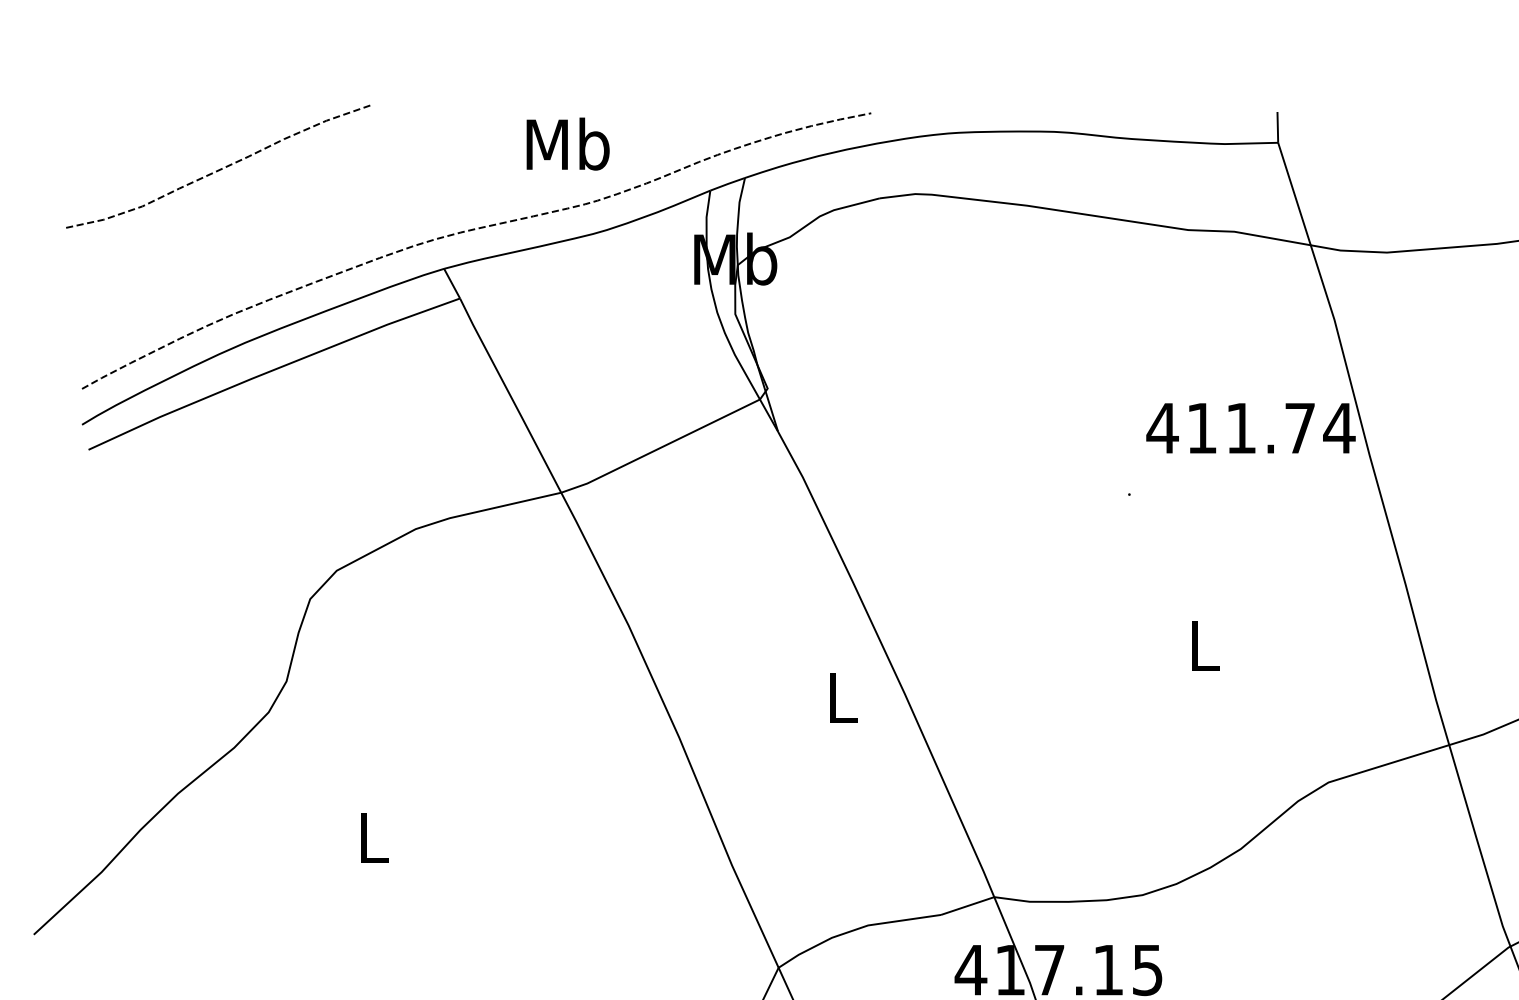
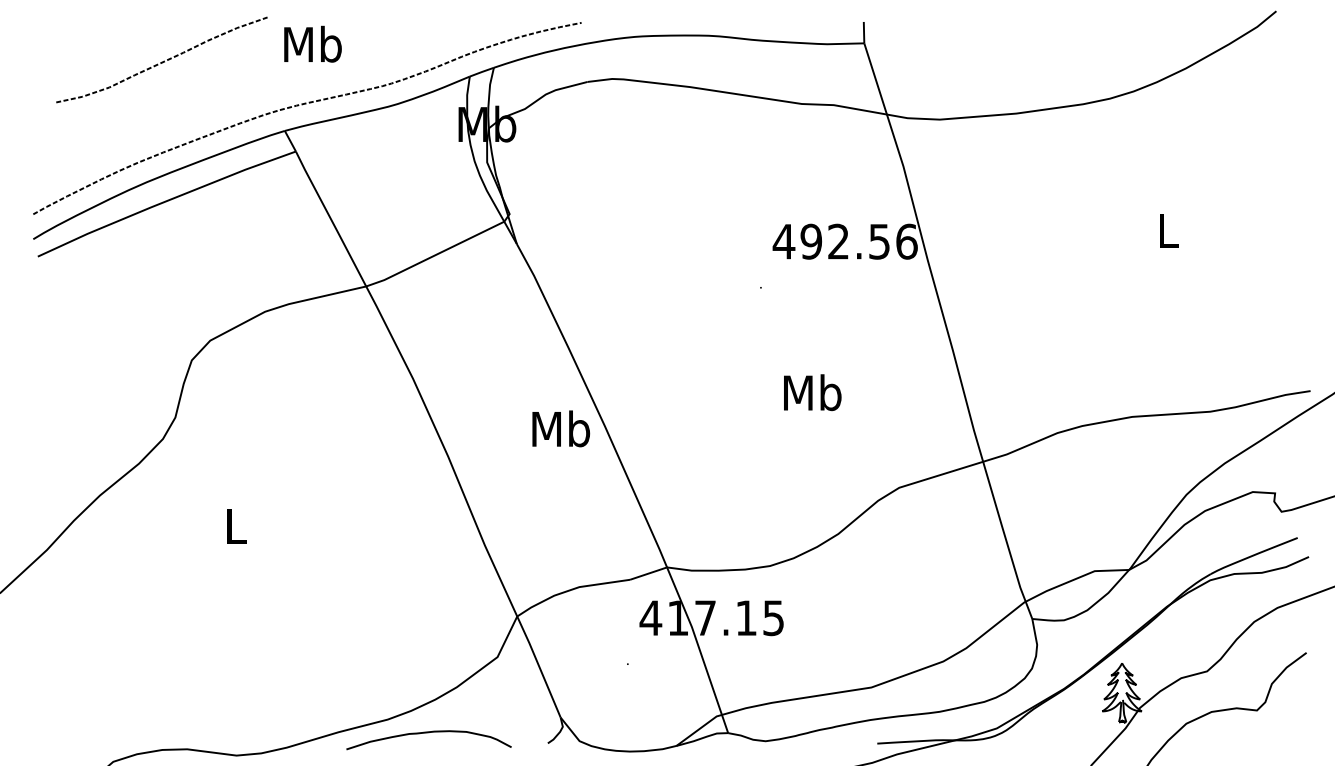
text: (567, 143) -> (312, 43), moved
curve: (217, 168) -> (161, 61), moved
text: (1271, 428) -> (859, 241), 411.74 -> 492.56
text: (1203, 645) -> (812, 392), L -> Mb
text: (842, 697) -> (561, 428), L -> Mb

